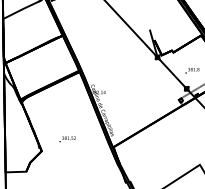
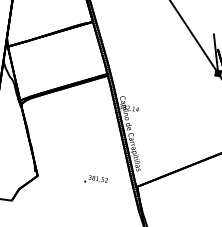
text: (67, 139) -> (95, 180), moved

